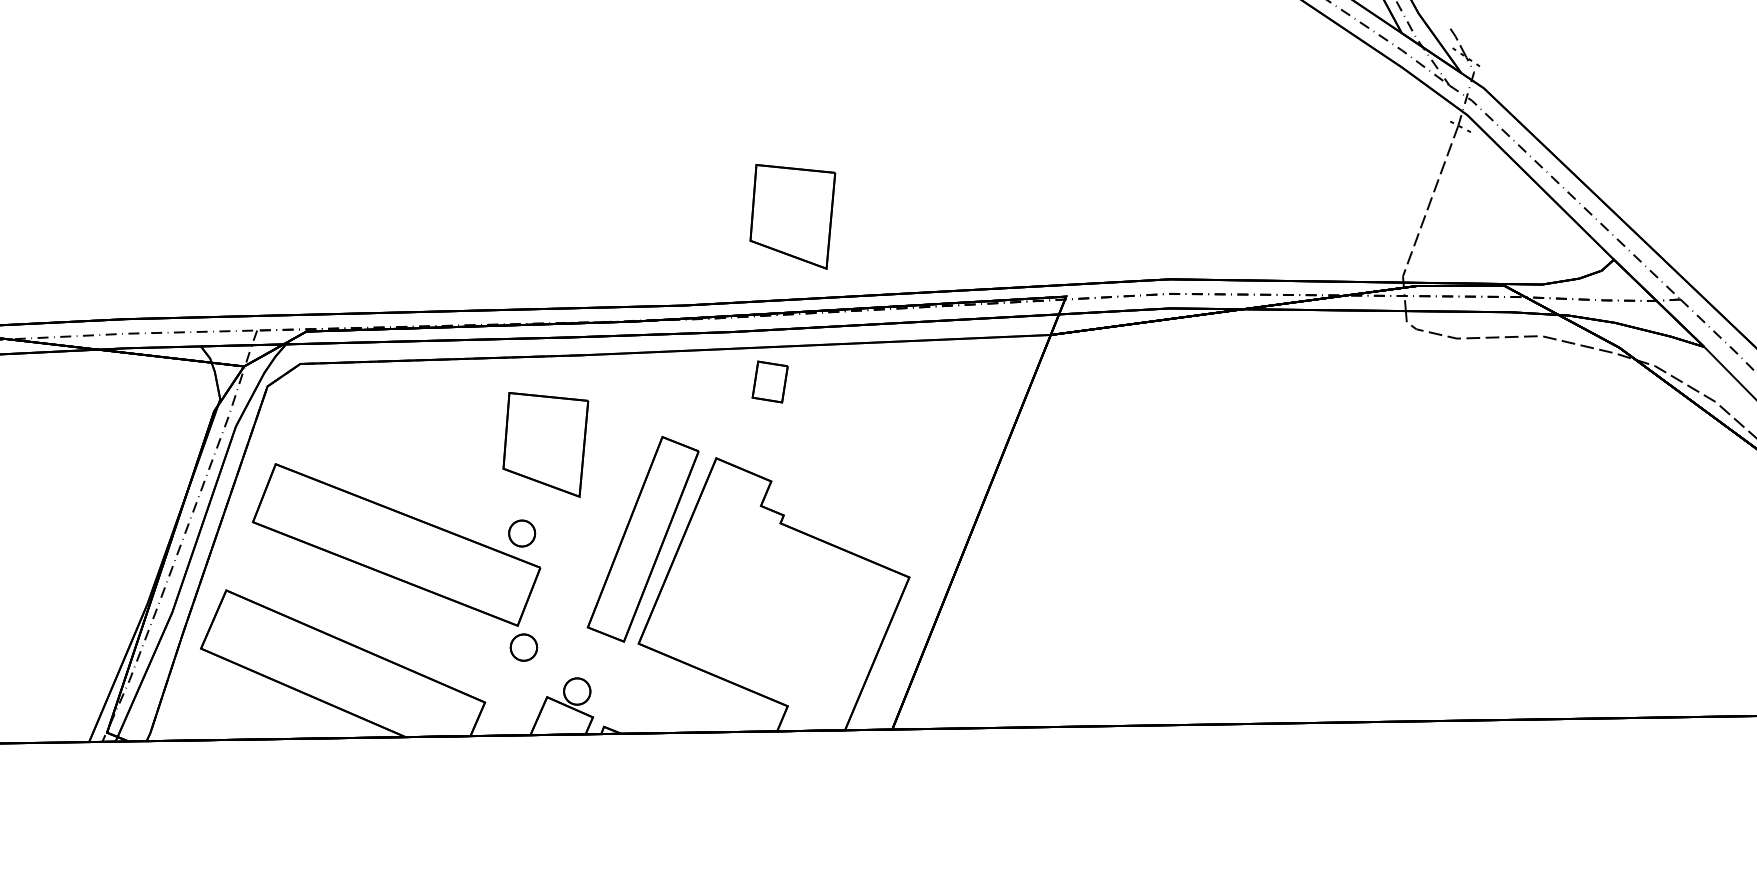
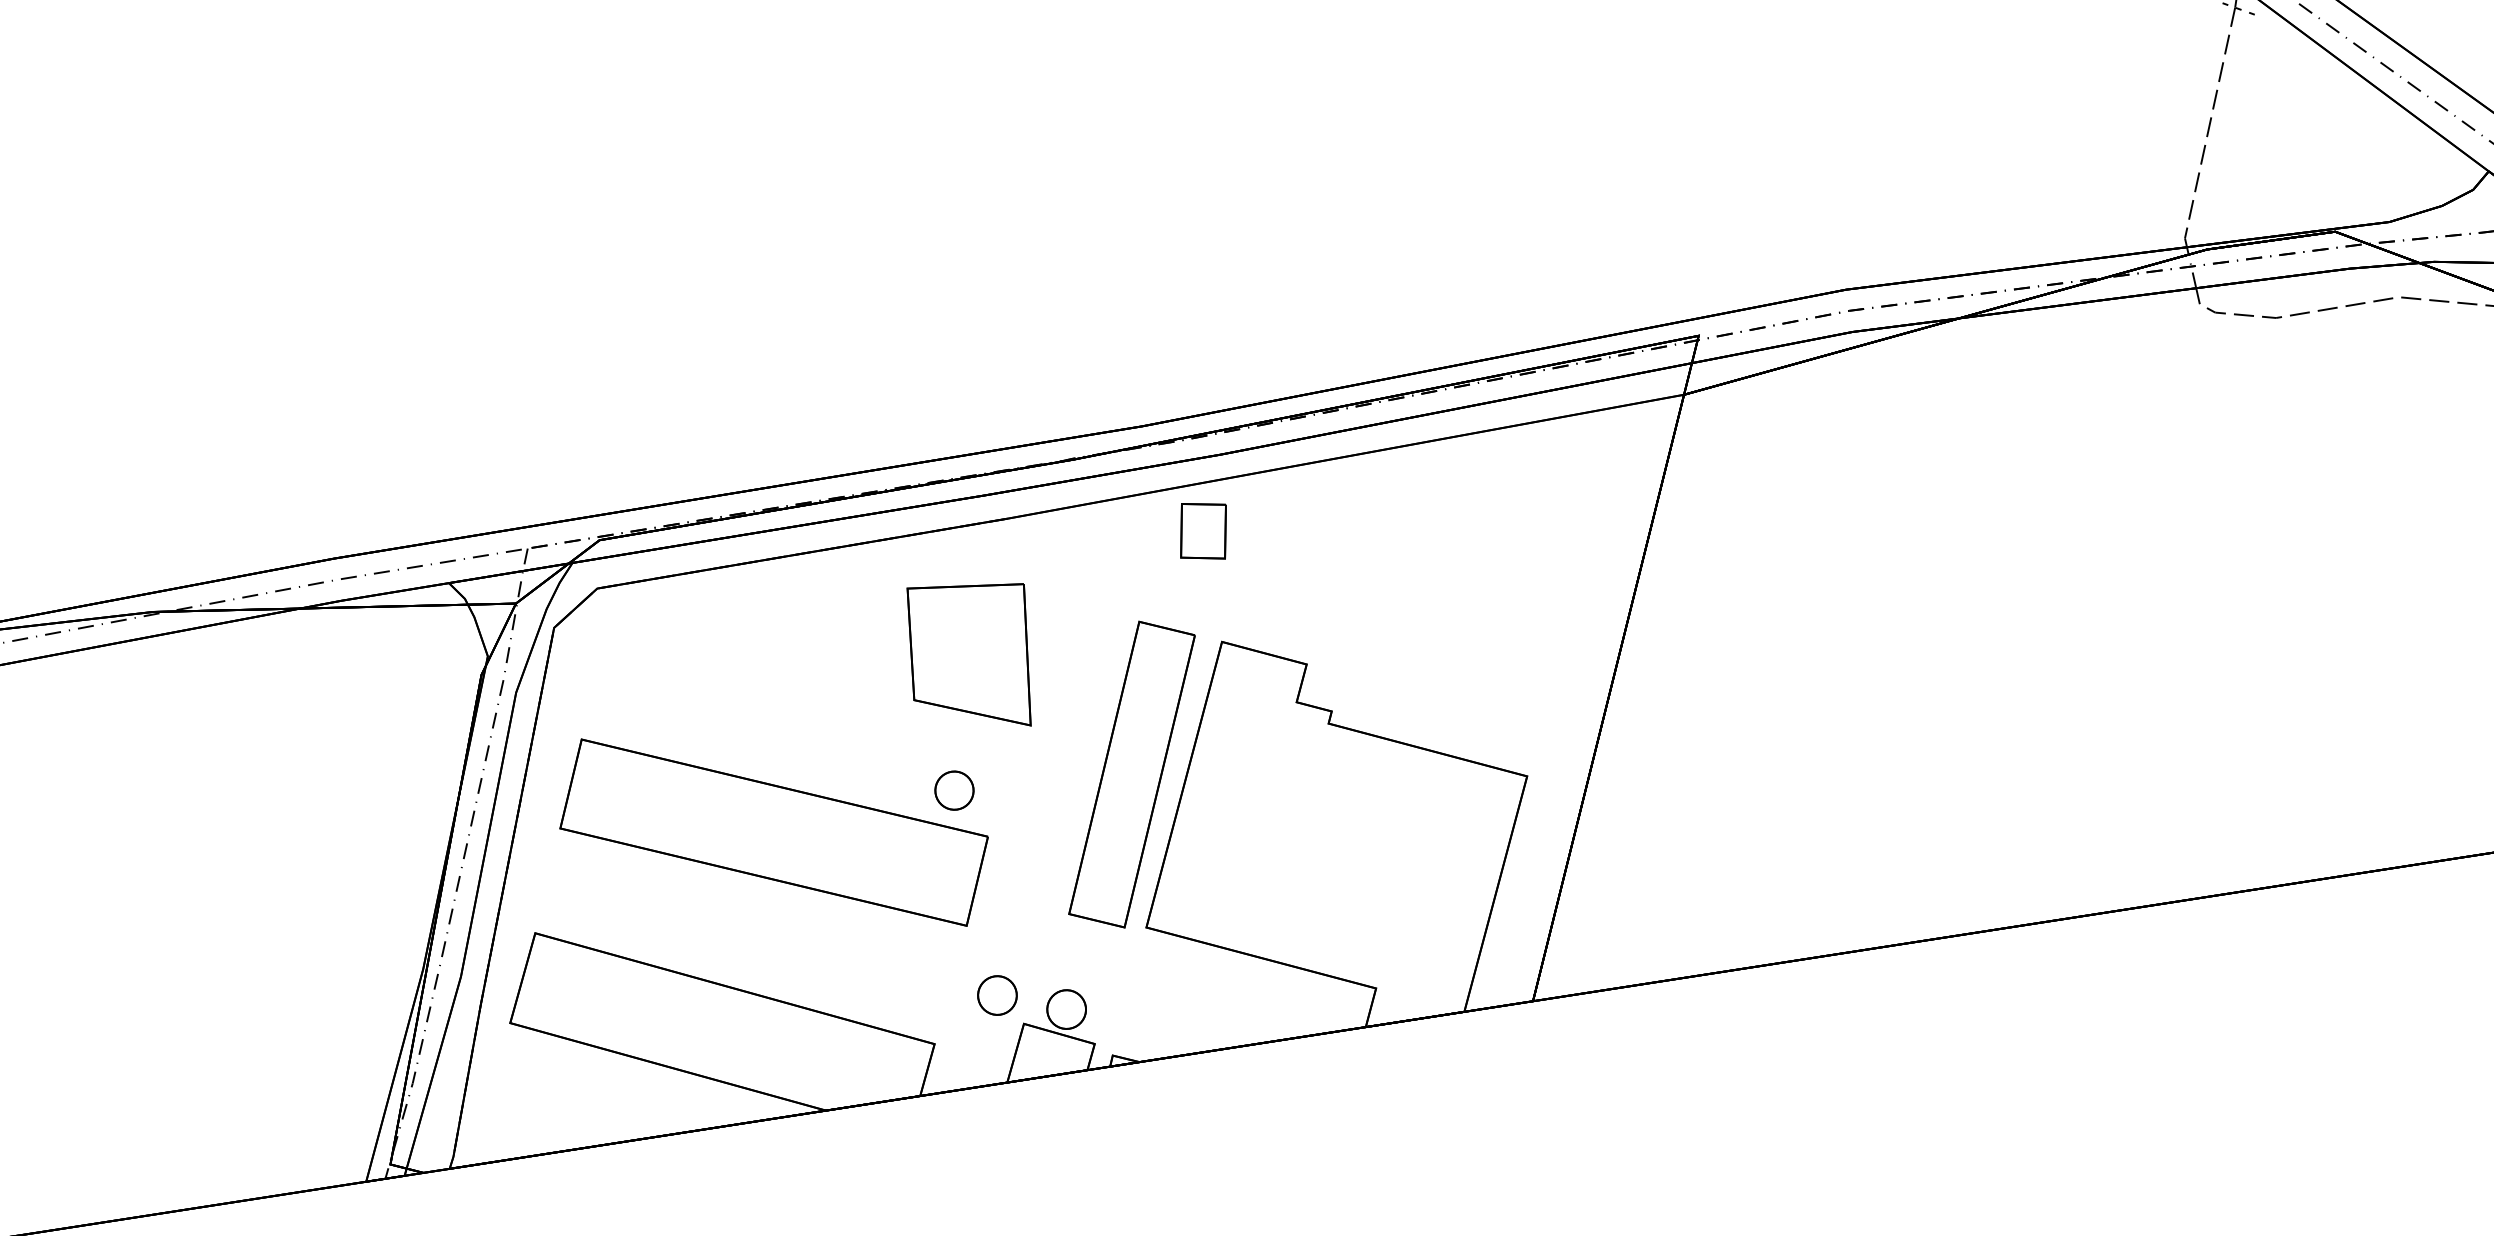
part: (792, 216) -> (1284, 274), removed
part: (769, 381) -> (1202, 530), moved
part: (523, 647) -> (996, 995), moved

